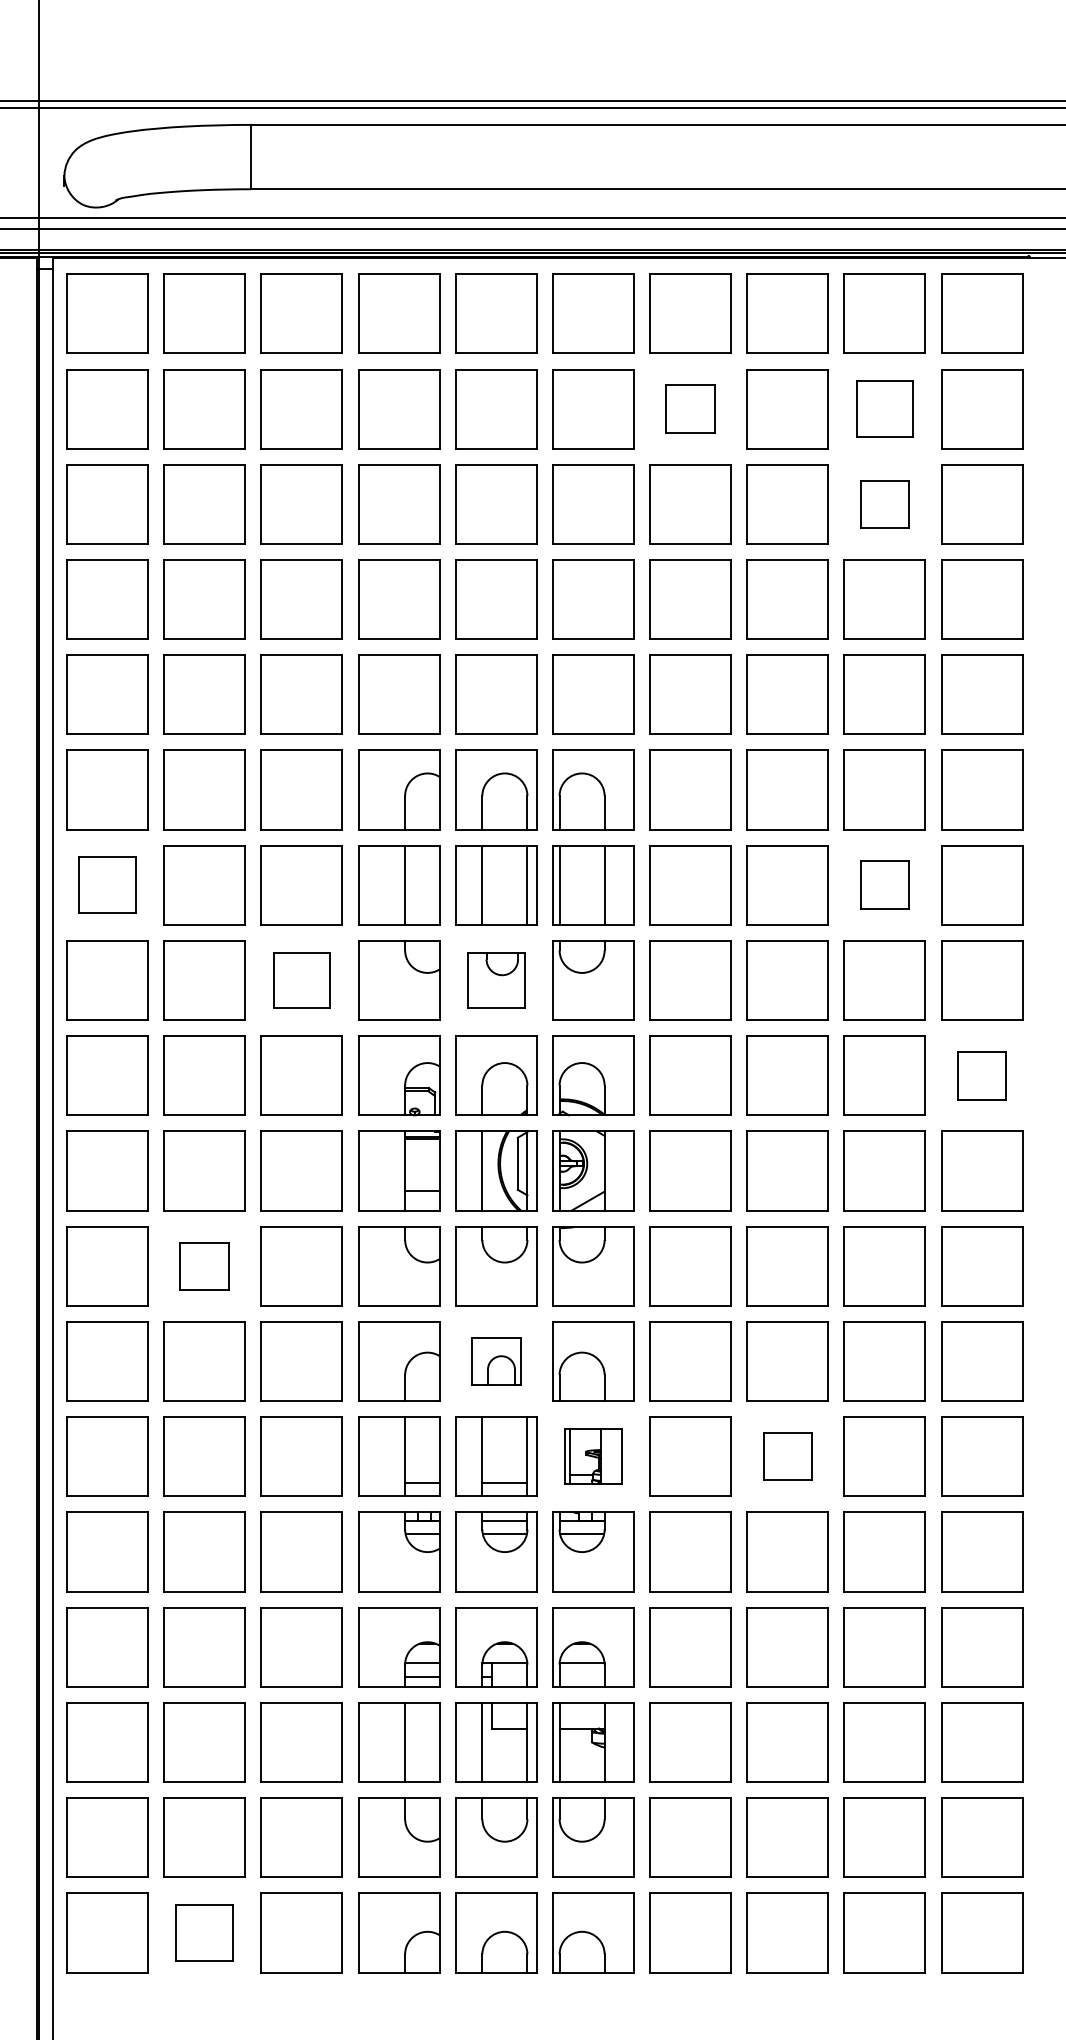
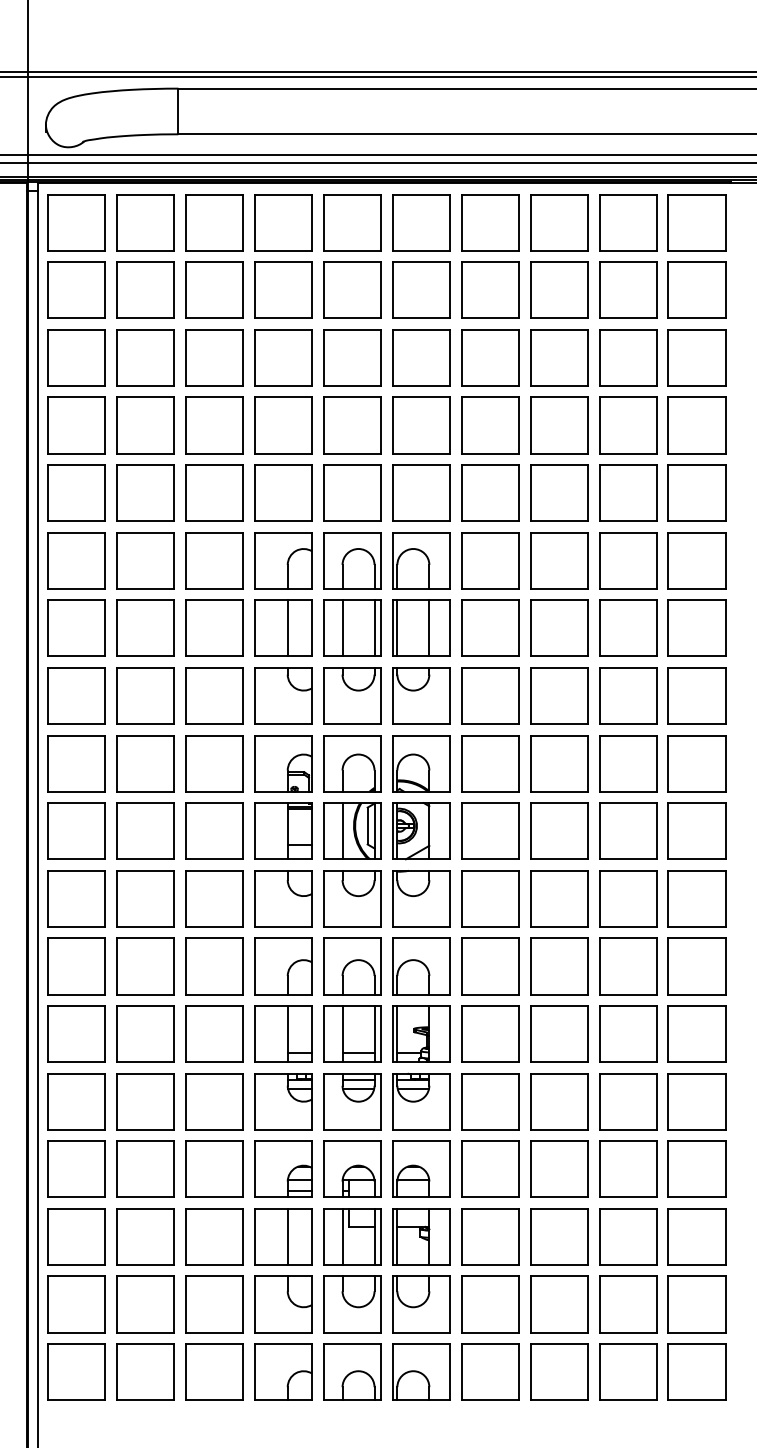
part: (690, 407) -> (490, 289), size x1.67
part: (885, 407) -> (628, 289), size x1.43
part: (885, 503) -> (628, 357), size x1.67
part: (107, 884) -> (76, 627), size x1.43
part: (885, 884) -> (628, 627), size x1.67
part: (301, 979) -> (214, 695), size x1.43
part: (496, 979) -> (352, 695), size x1.43
part: (980, 1075) -> (696, 763), size x1.67
part: (204, 1265) -> (145, 898), size x1.67
part: (496, 1361) -> (352, 966), size x1.67
part: (593, 1456) -> (421, 1033), size x1.43
part: (787, 1456) -> (559, 1033), size x1.67
part: (204, 1932) -> (145, 1371), size x1.43

